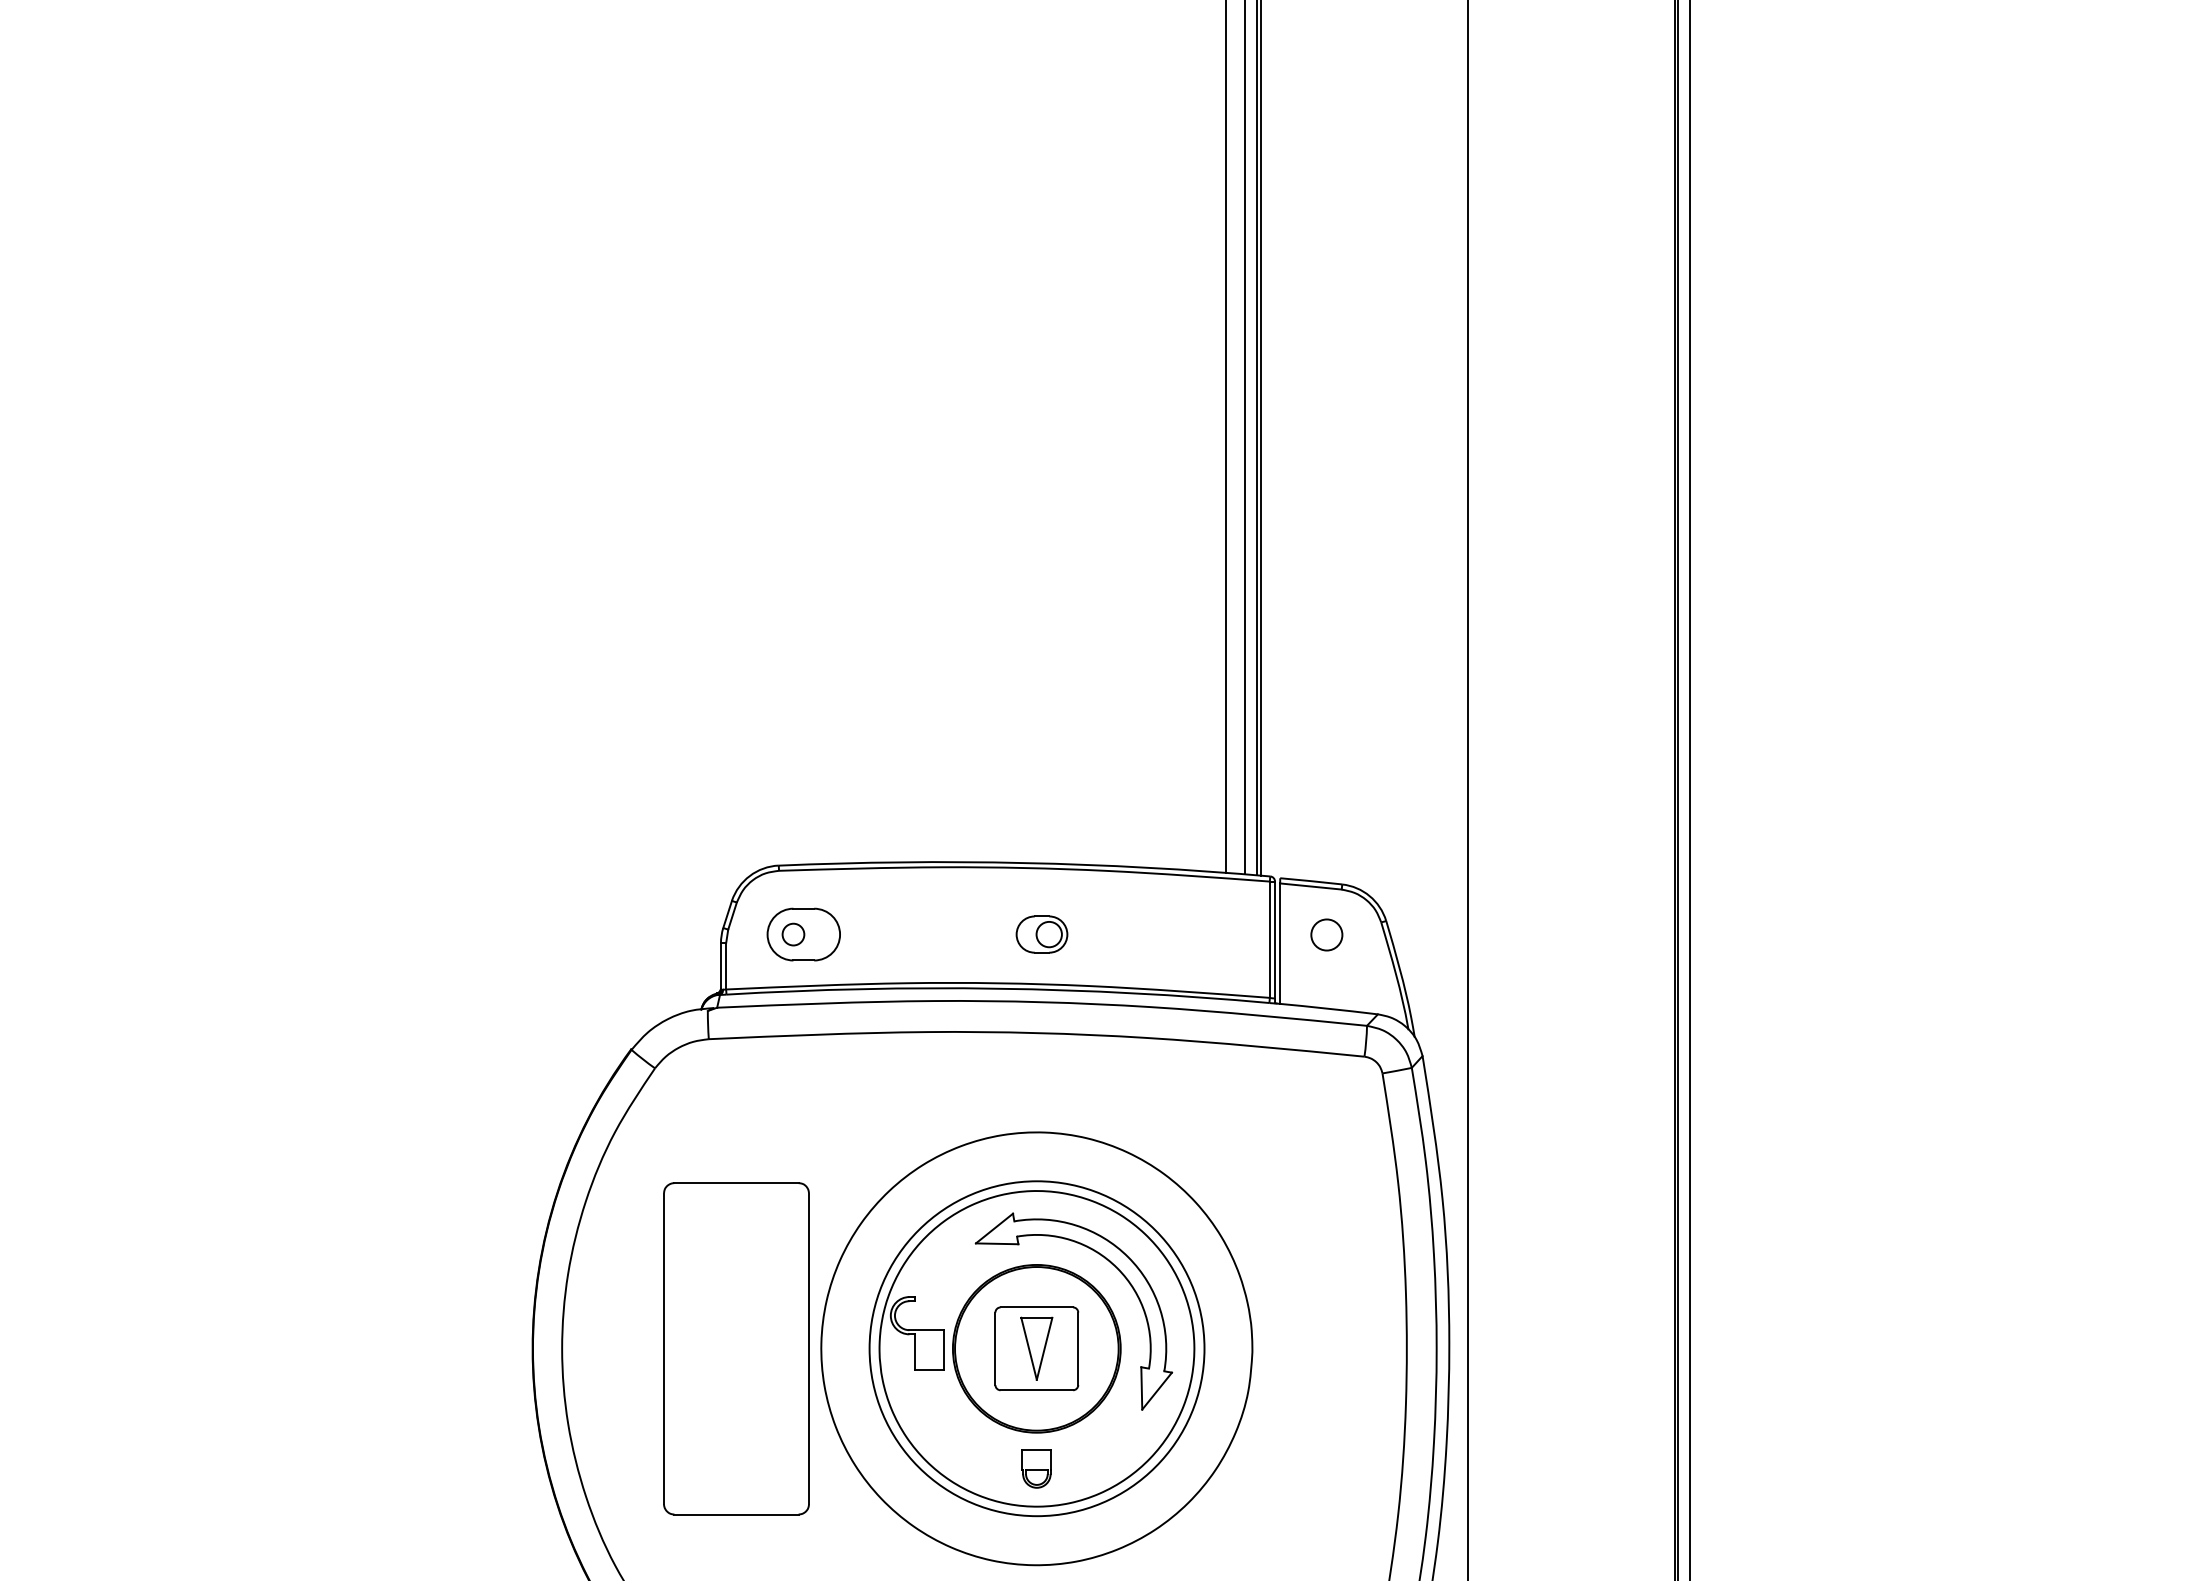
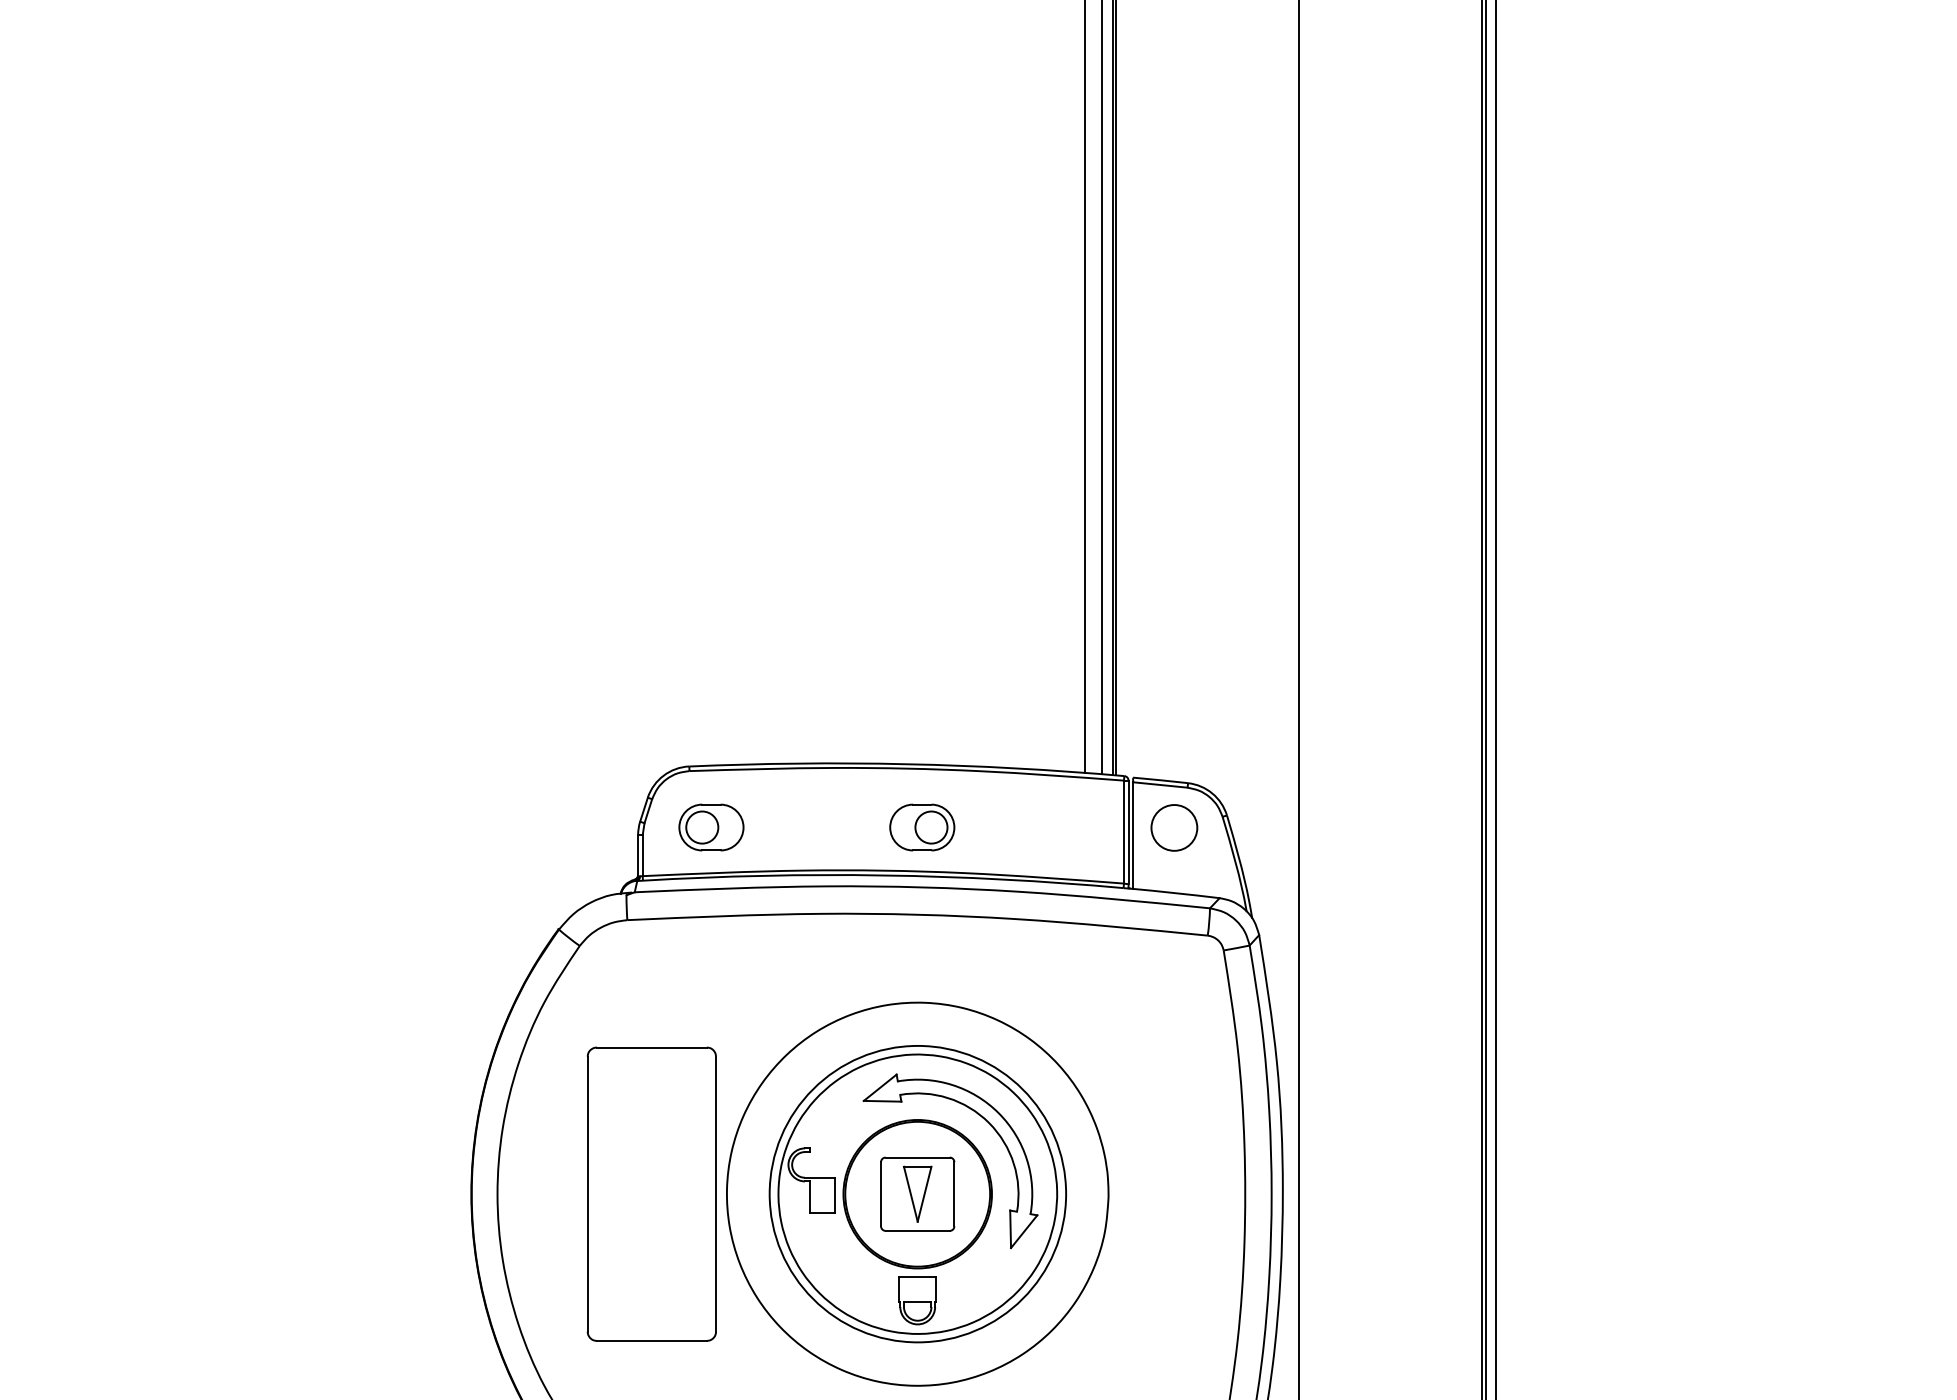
circle: (793, 934) -> (702, 827), size x1.67
part: (1041, 934) -> (921, 827), size x1.43
circle: (1326, 934) -> (1174, 827), size x1.67
part: (1036, 1468) -> (917, 1300), size x1.43

